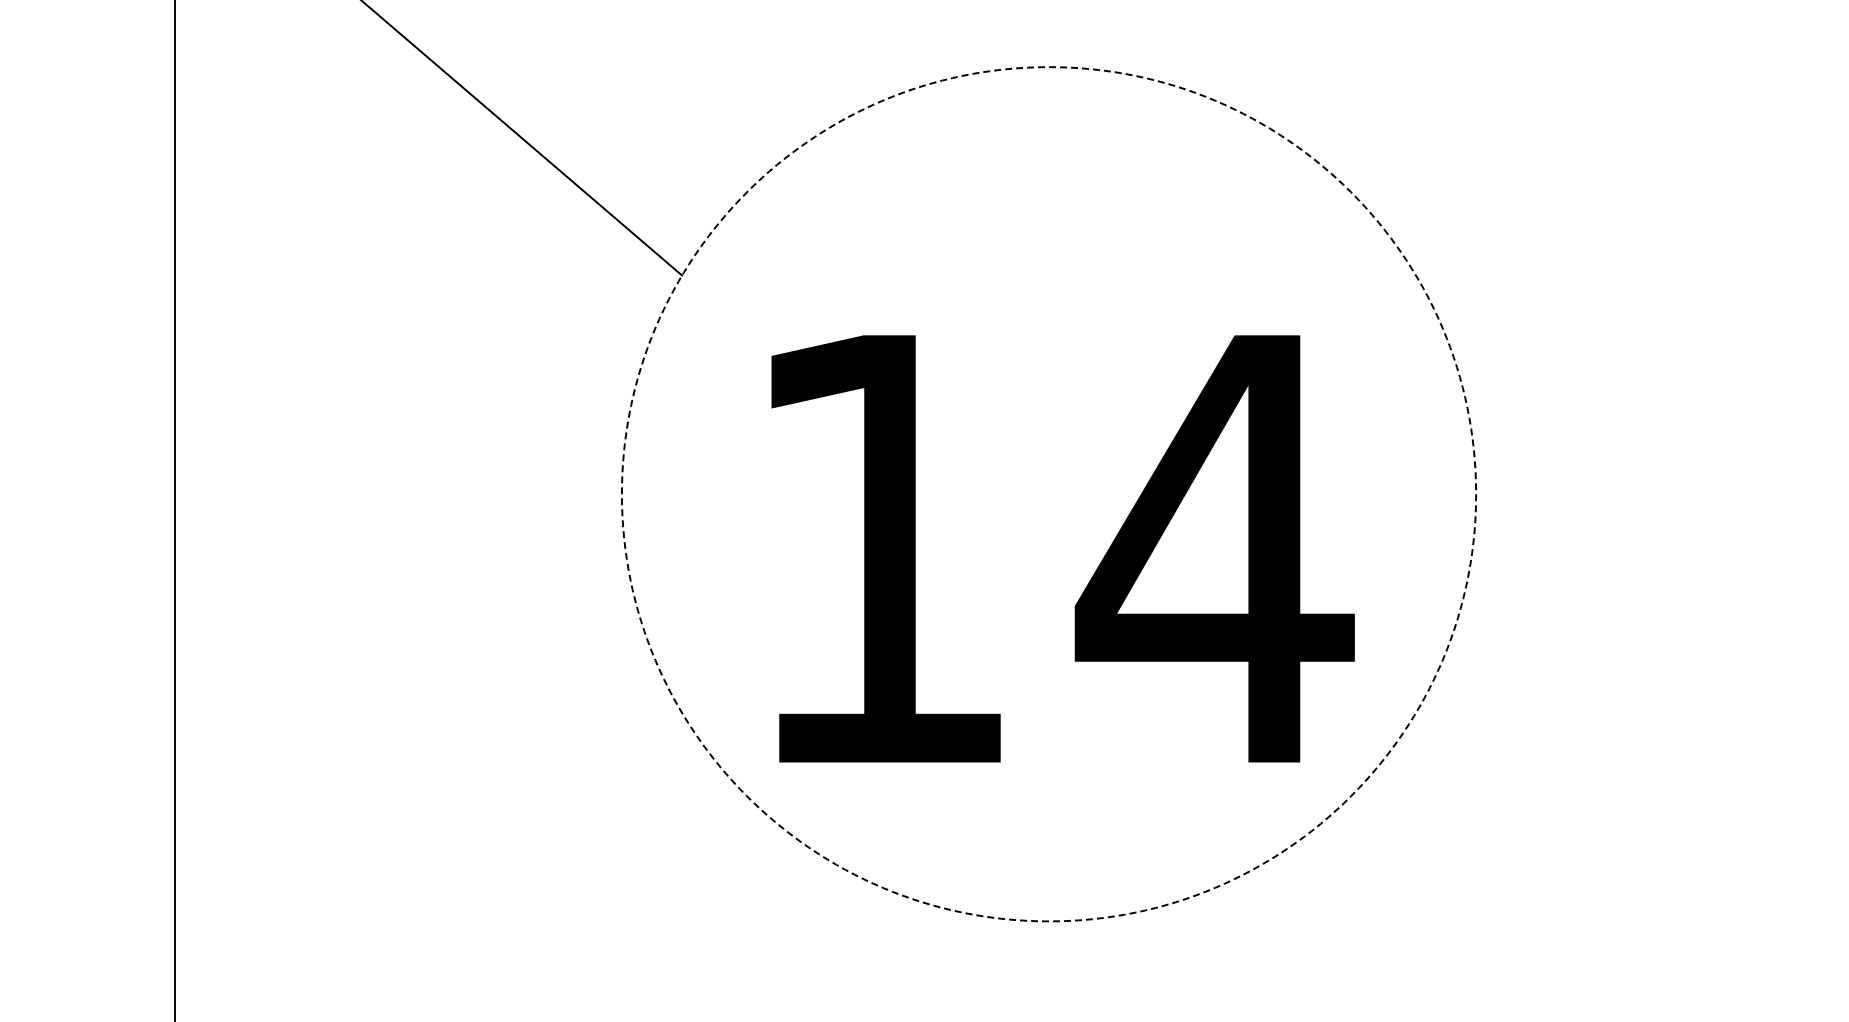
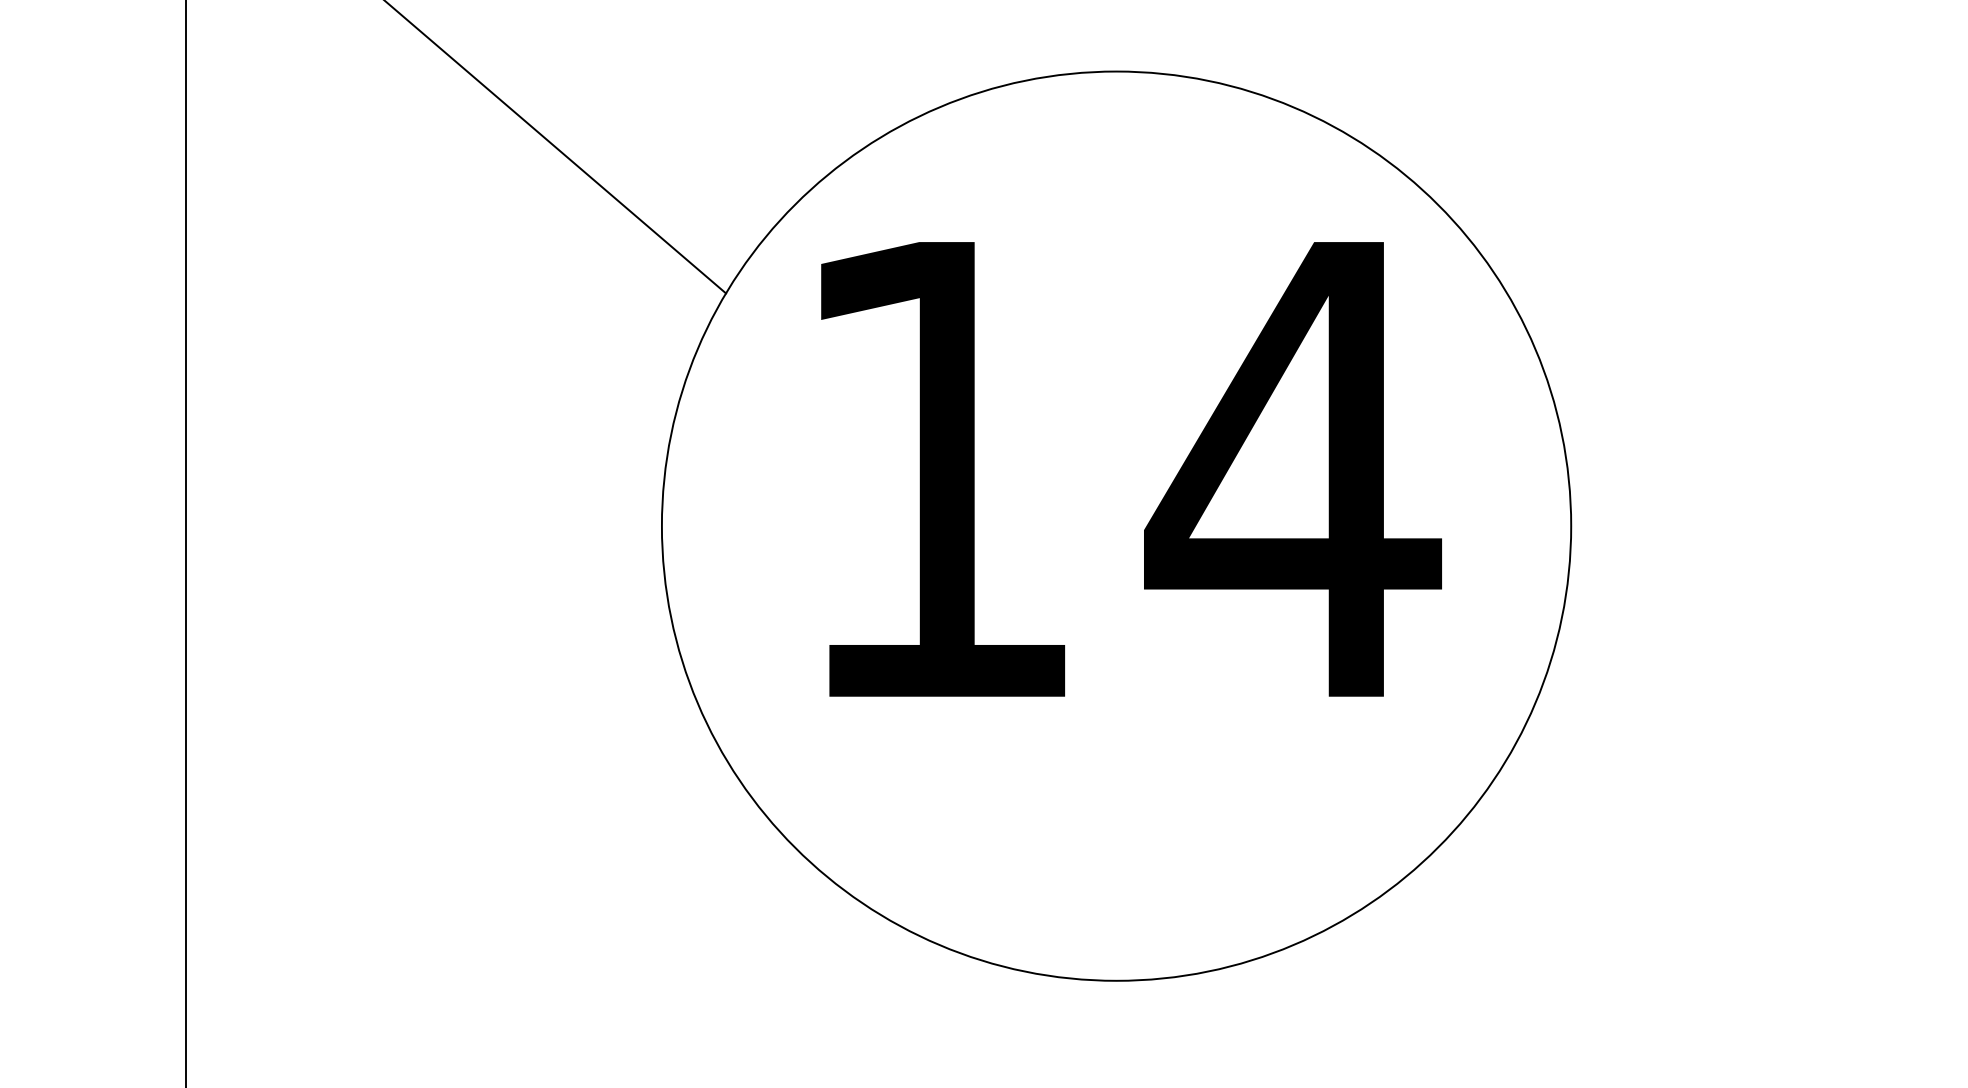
circle: (1048, 494) -> (1115, 526), dashed -> solid
text: (1062, 548) -> (1130, 468), moved

